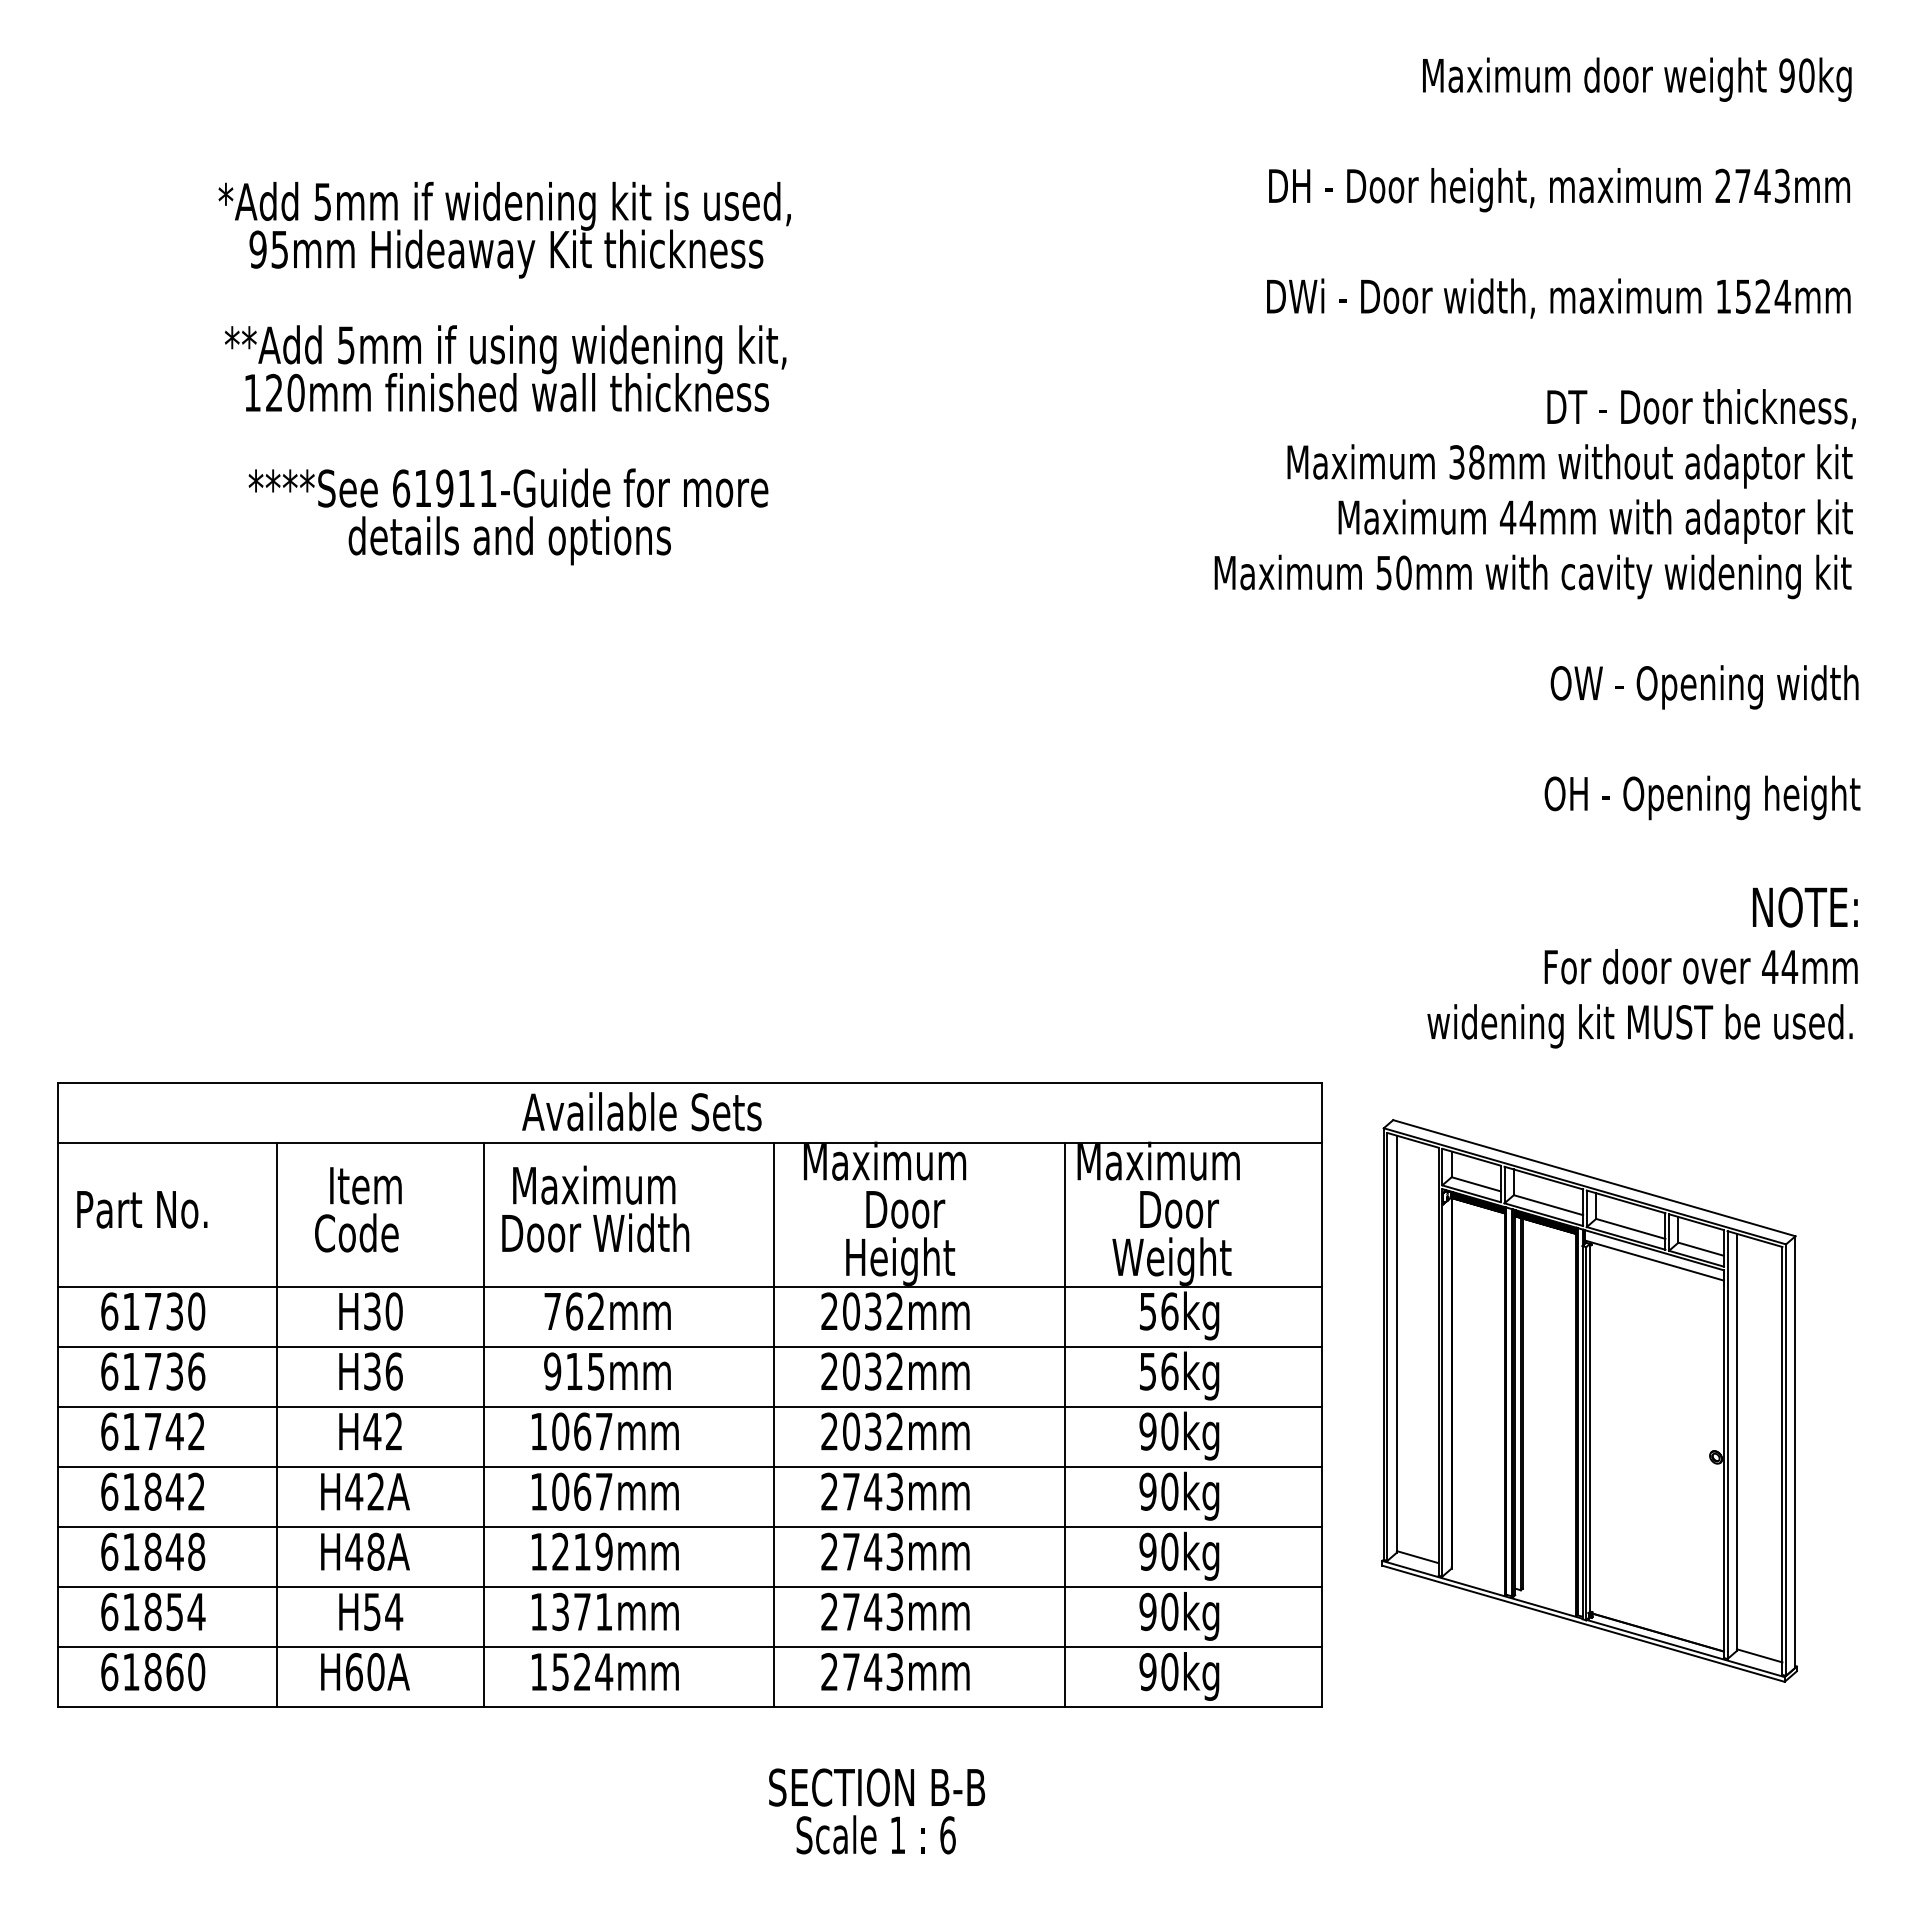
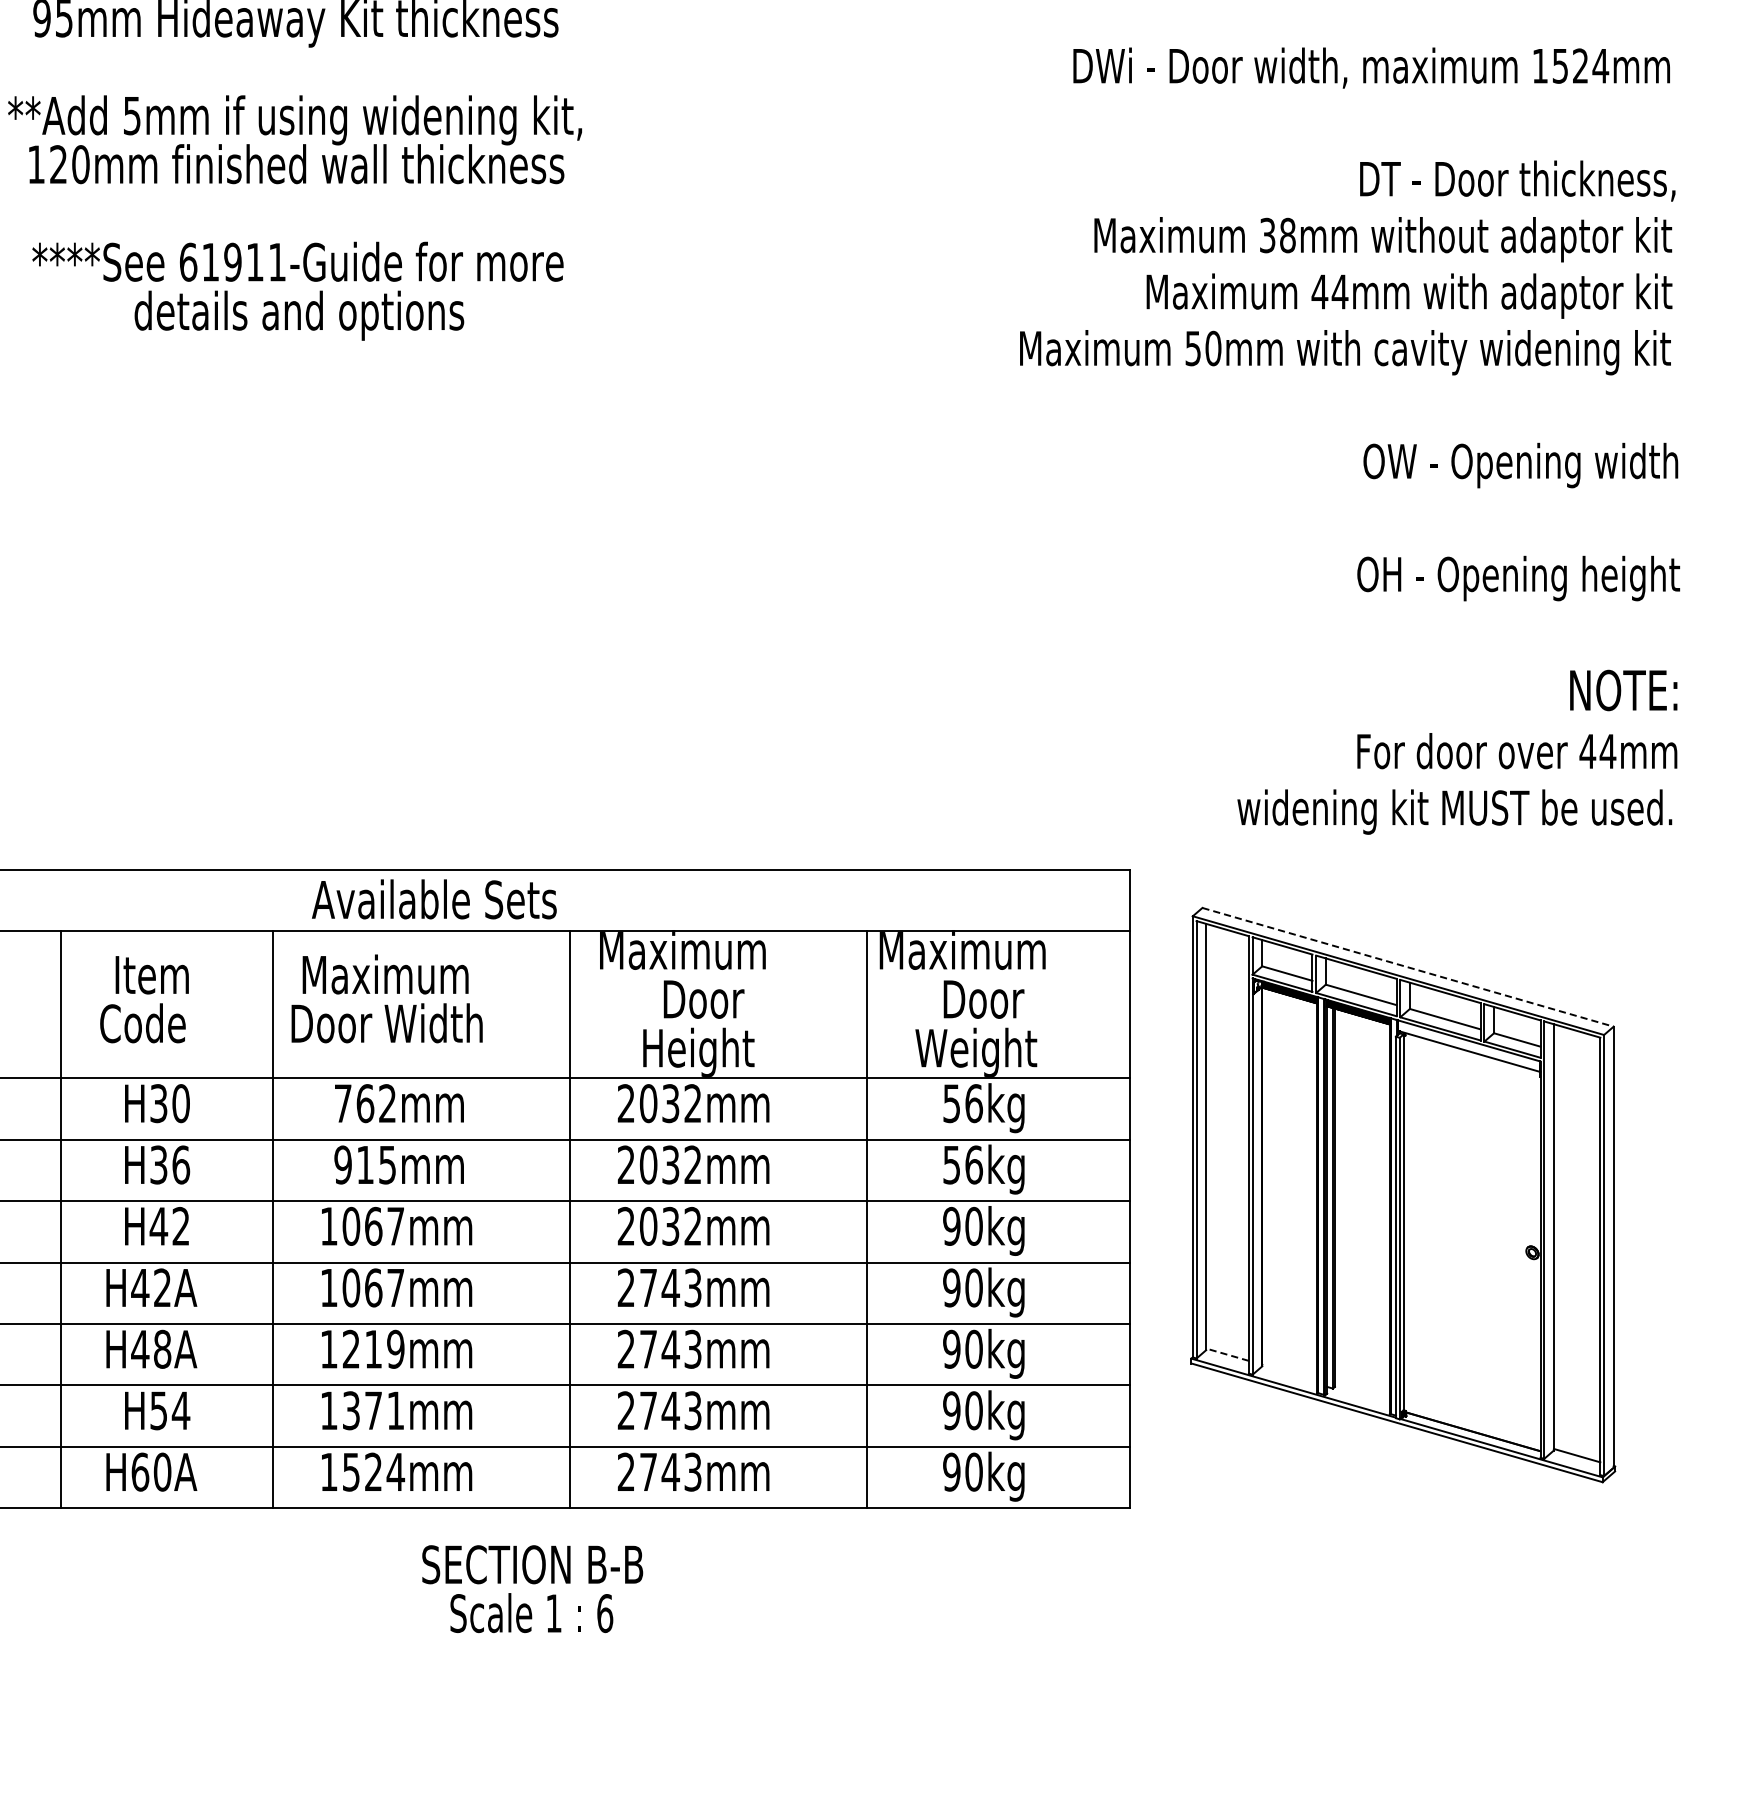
line: (1594, 1178) -> (1408, 967), solid -> dashed
line: (1417, 1557) -> (1227, 1355), solid -> dashed
text: (877, 1811) -> (533, 1589), moved

